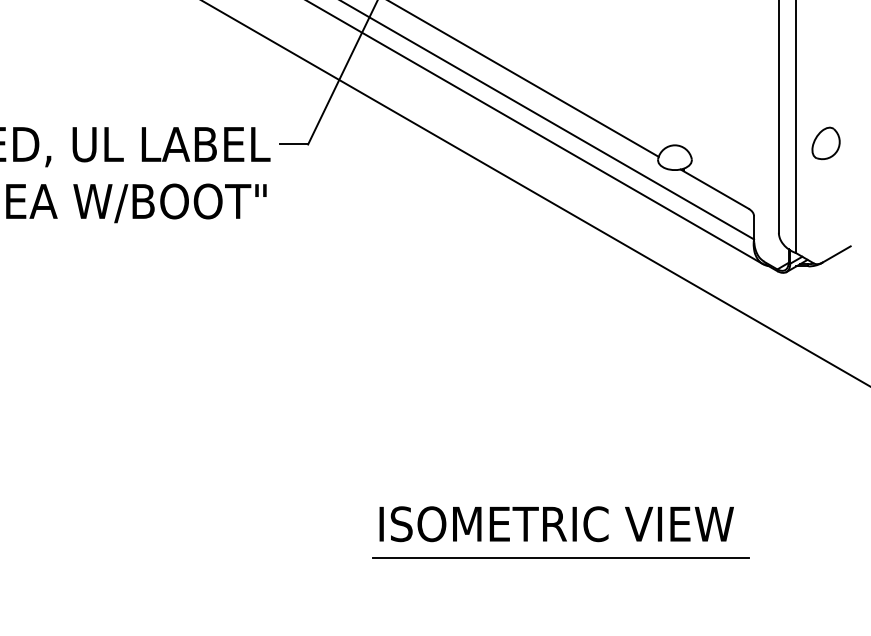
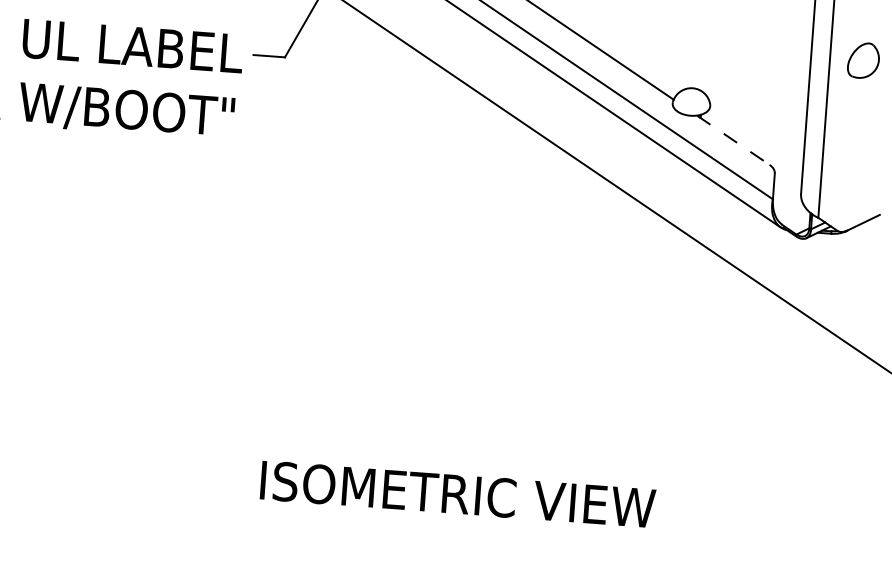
part: (825, 143) -> (862, 60), moved
line: (715, 189) -> (734, 140), solid -> dashed
text: (556, 524) -> (457, 494), moved
line: (561, 558) -> (532, 538), removed

